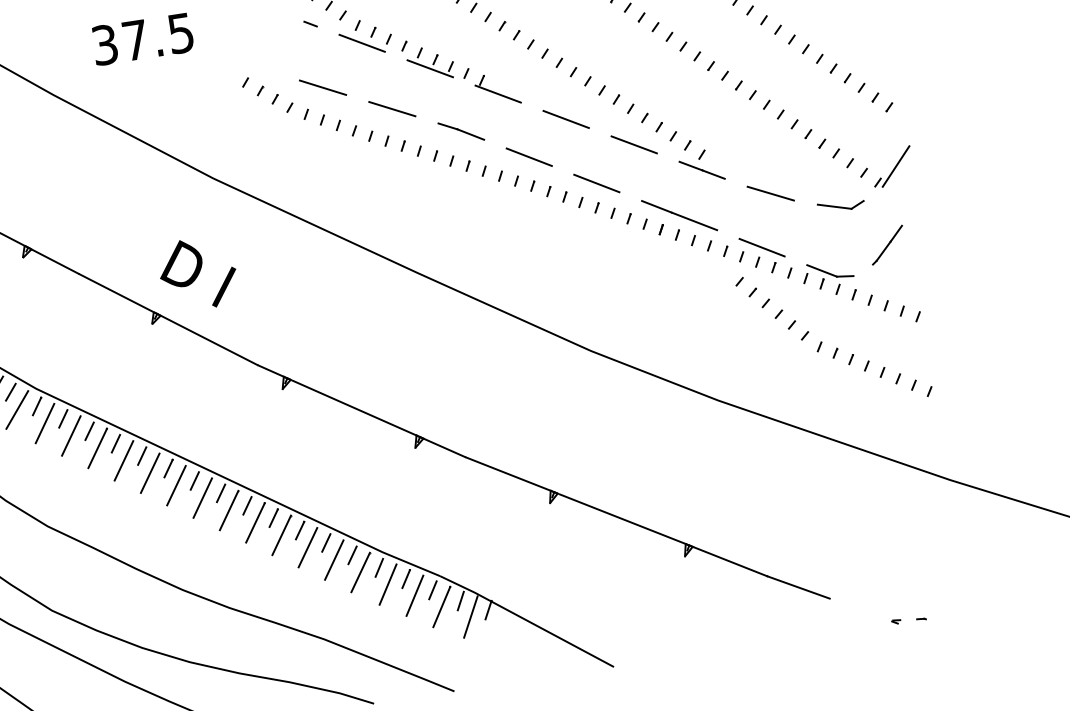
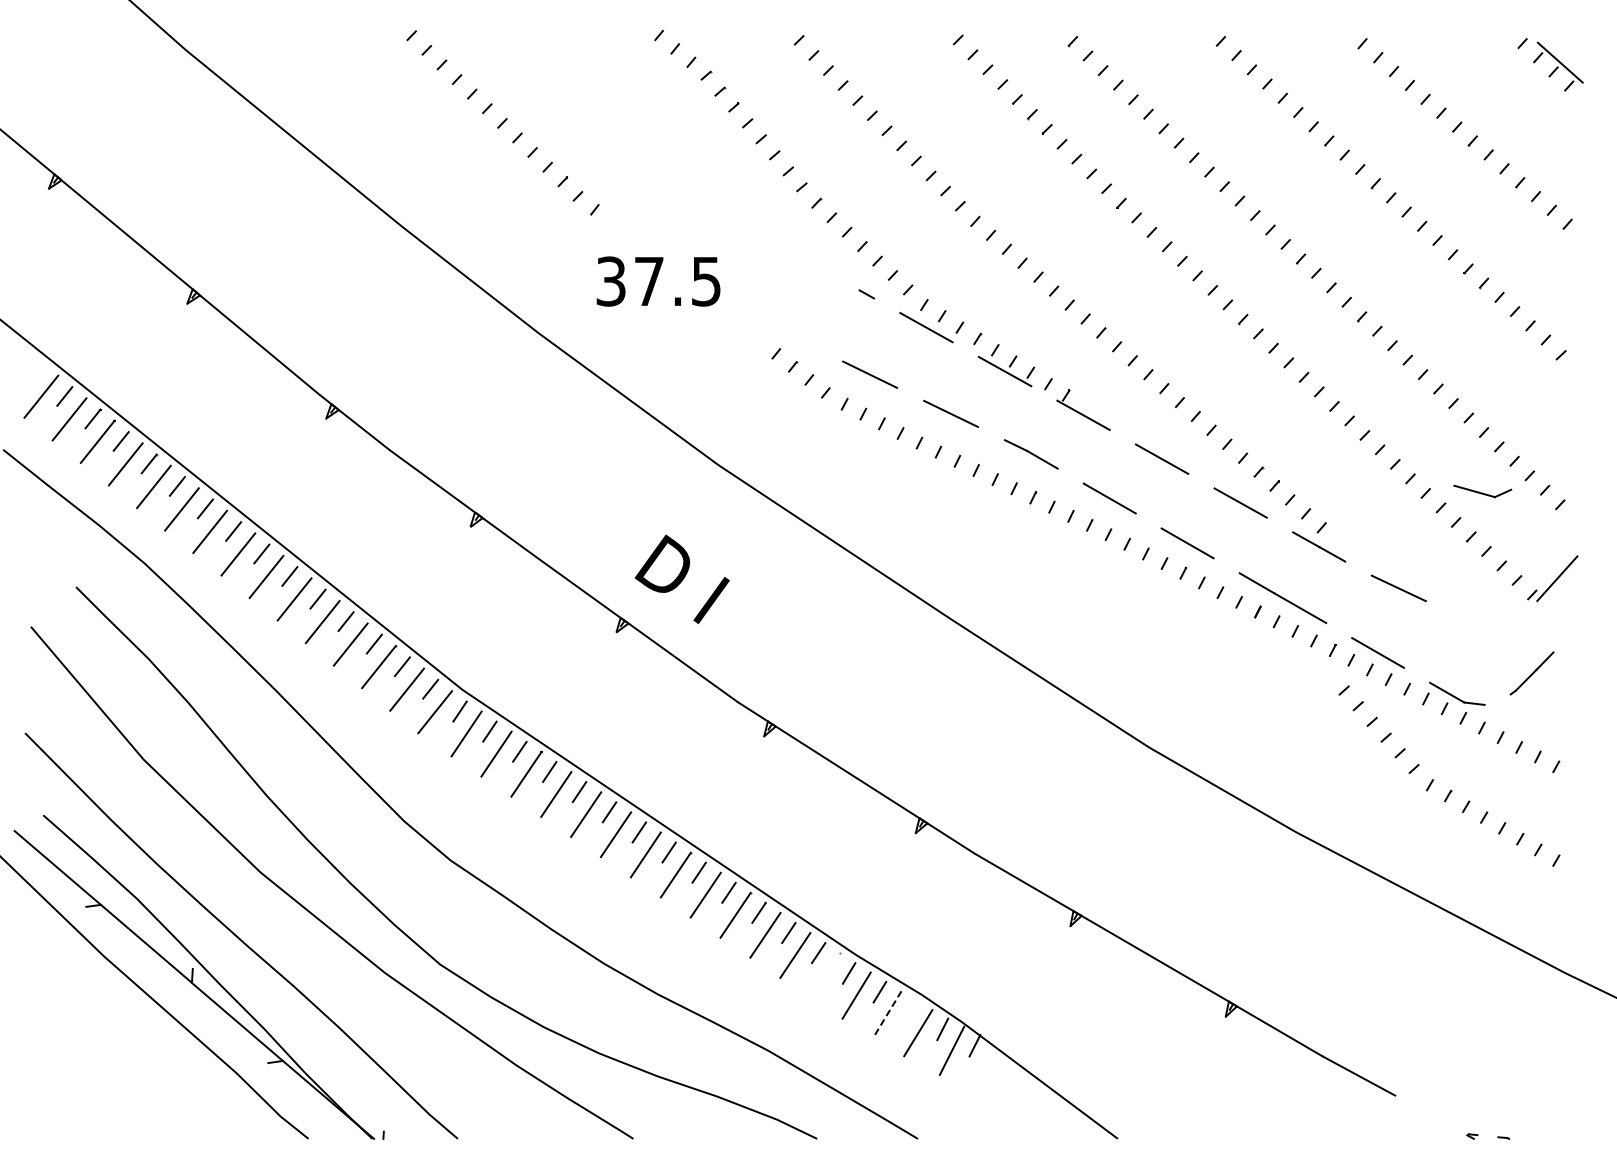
part: (840, 205) -> (1482, 491), moved
line: (360, 572) -> (825, 975), removed
line: (432, 589) -> (910, 1010), removed
line: (414, 595) -> (887, 1014), solid -> dashed

